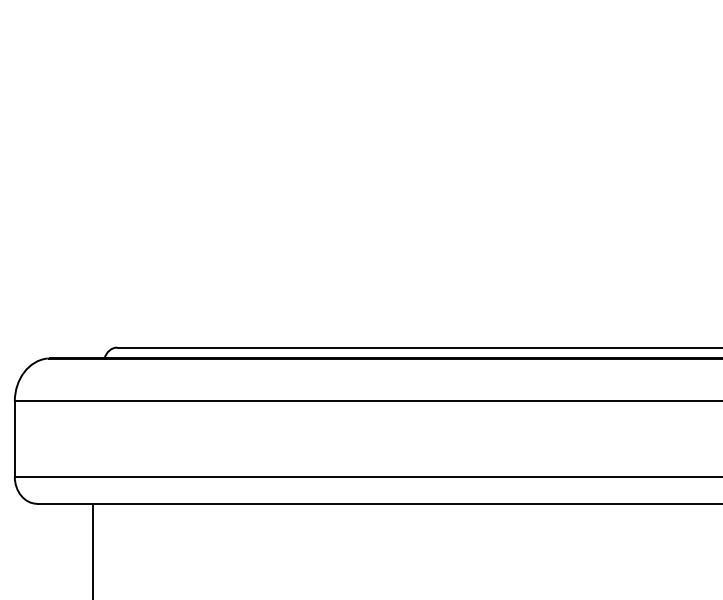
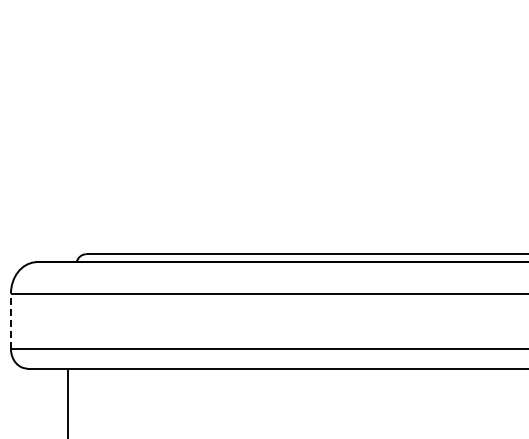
line: (14, 439) -> (10, 321), solid -> dashed

